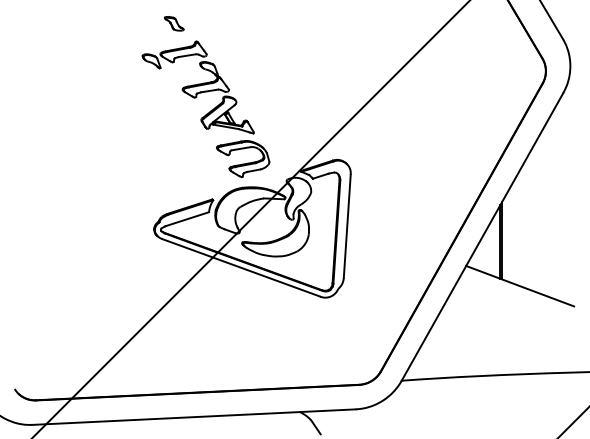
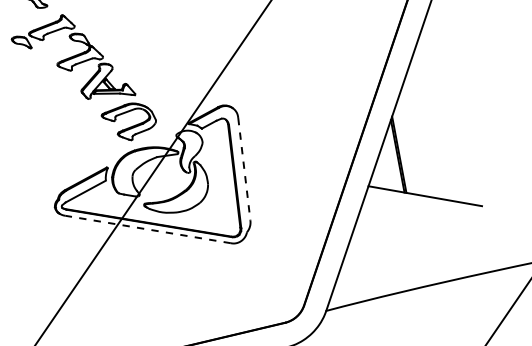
line: (347, 226) -> (244, 169), solid -> dashed
line: (241, 267) -> (147, 229), solid -> dashed

